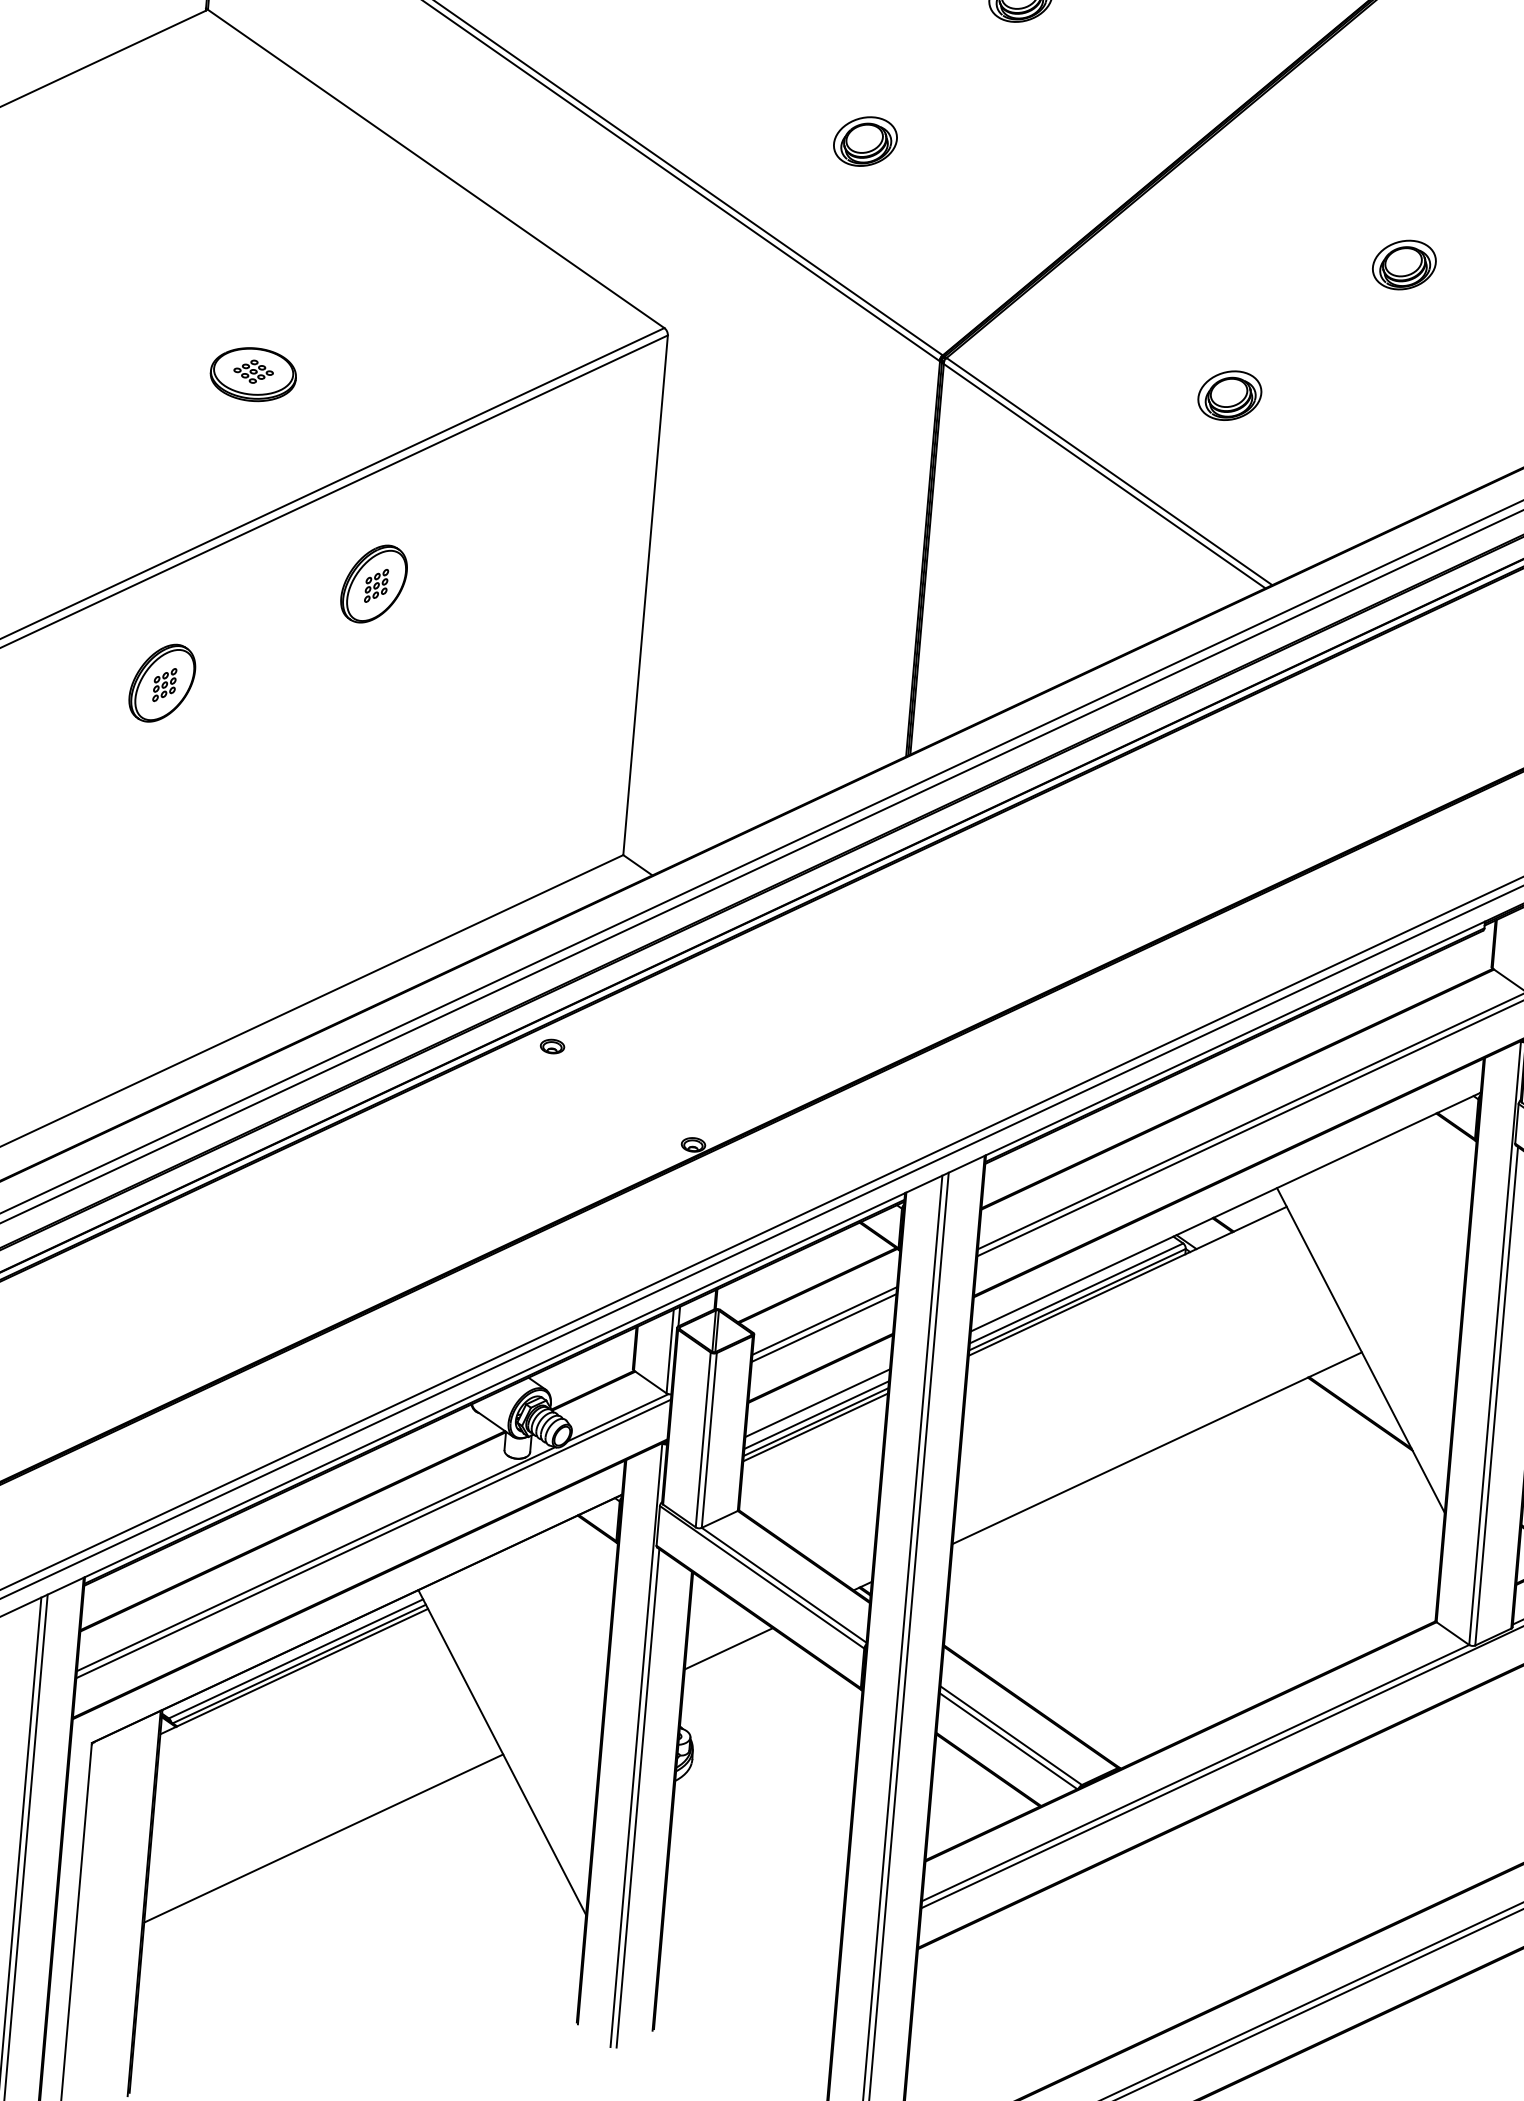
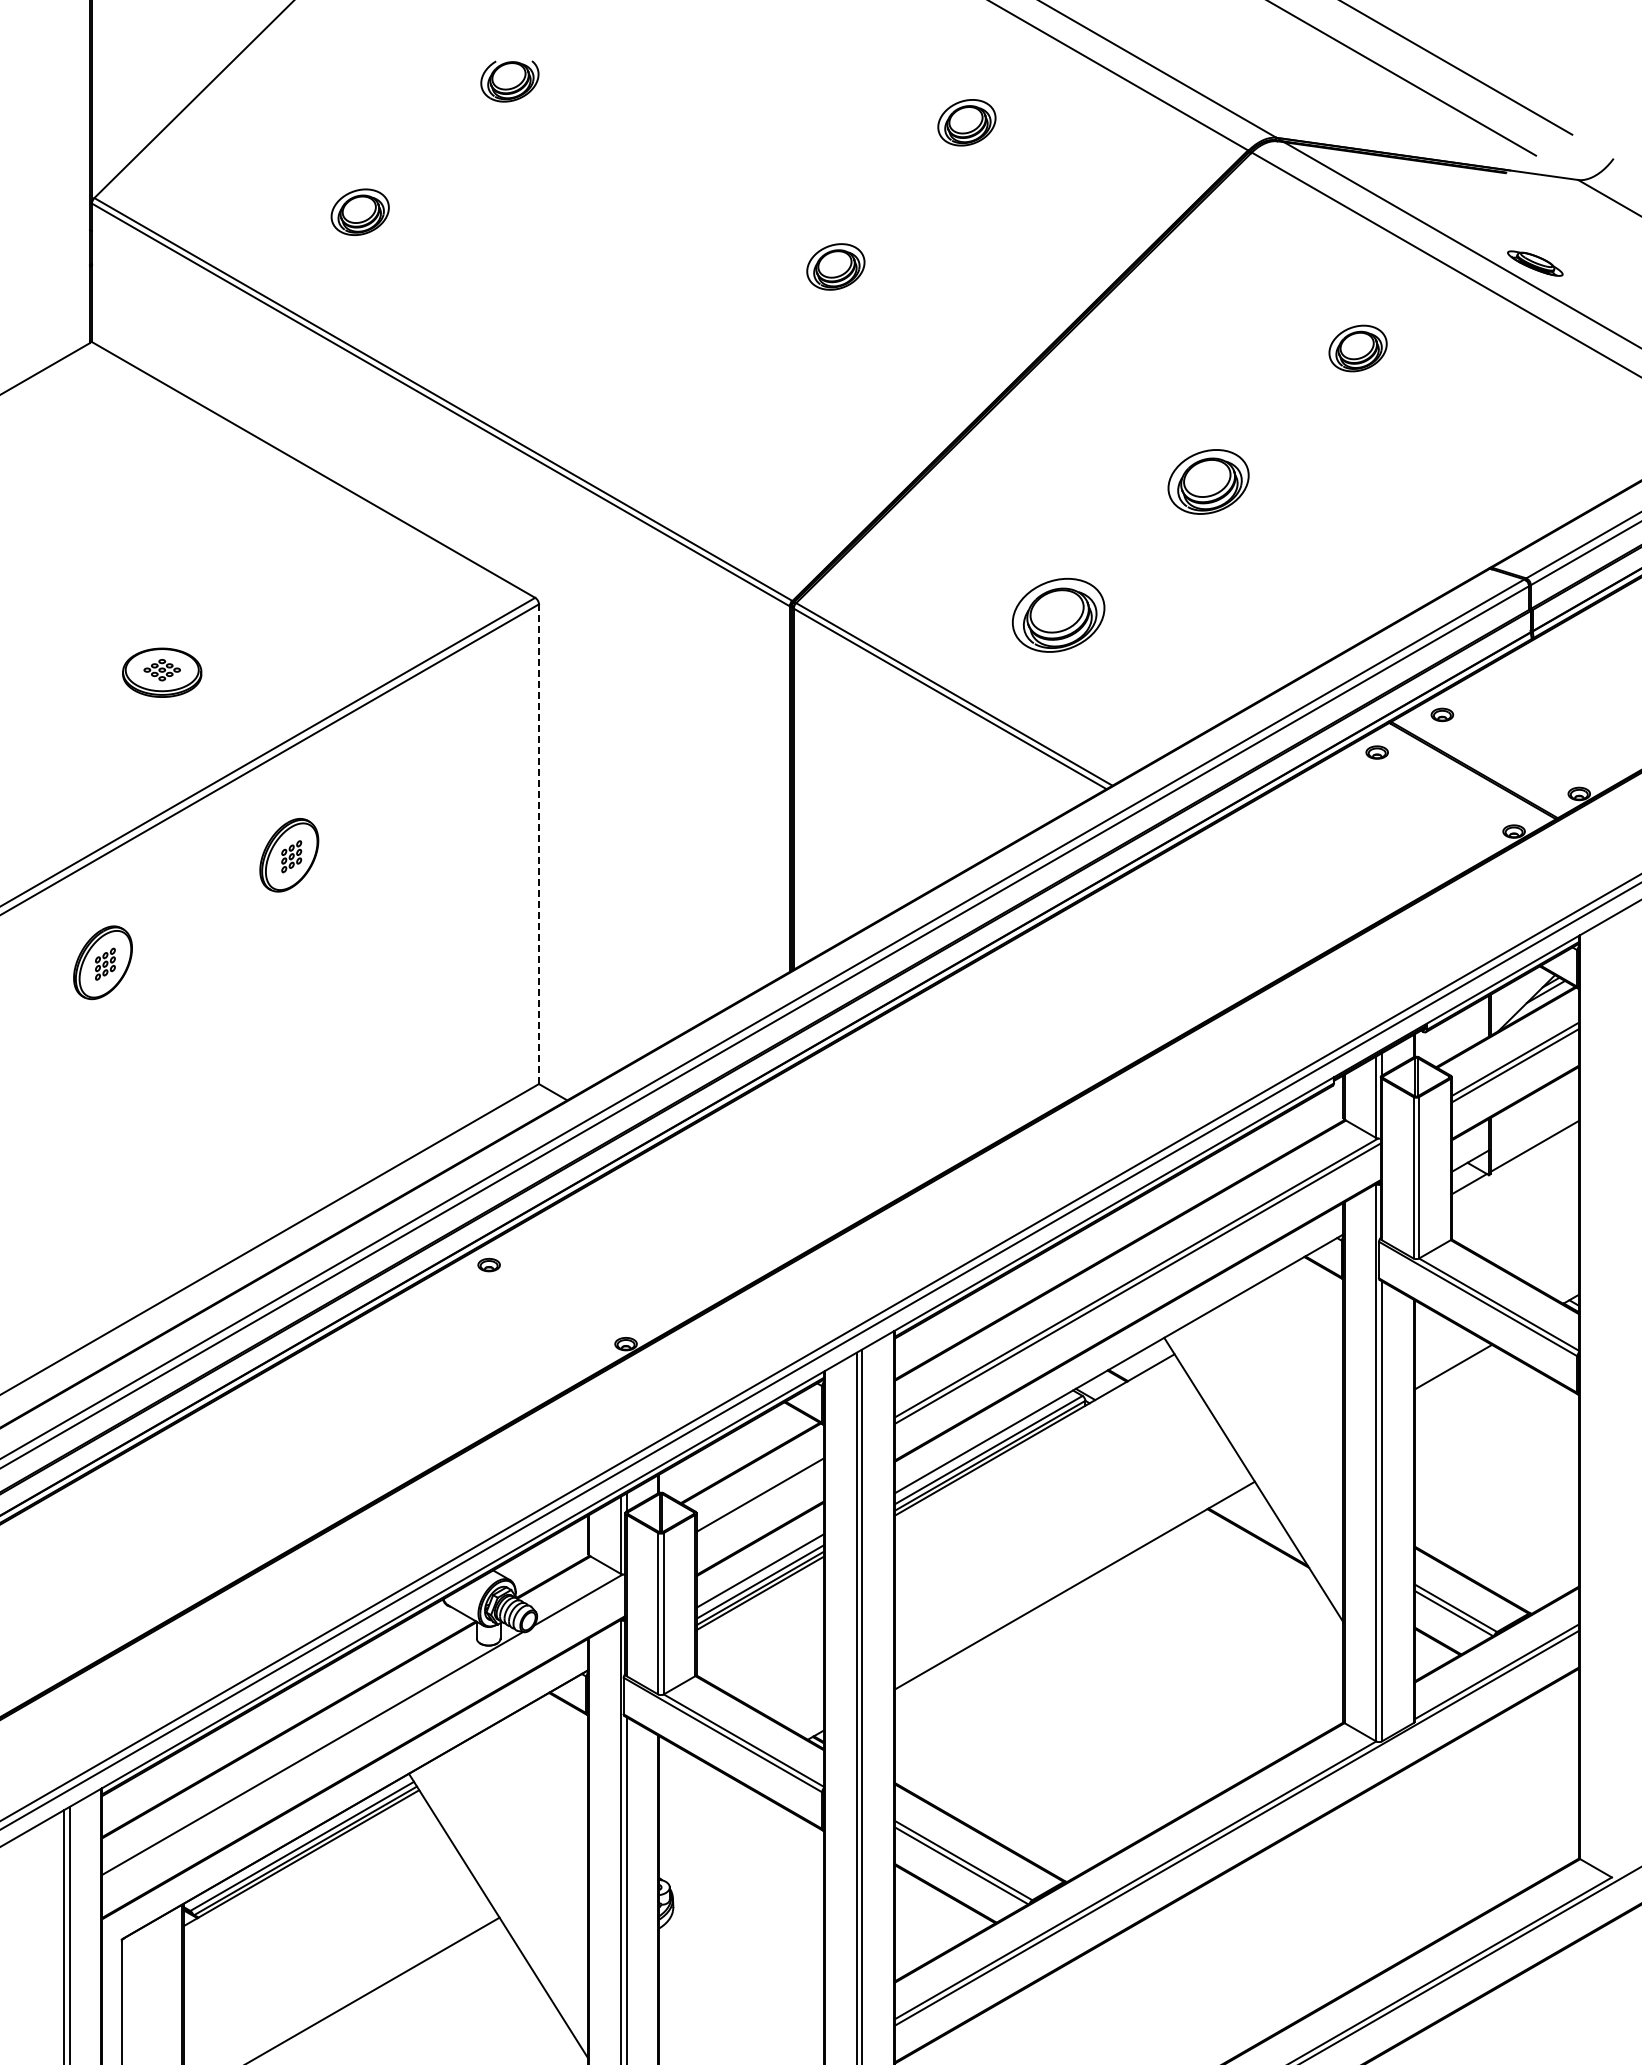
part: (865, 140) -> (704, 410), removed
part: (1403, 264) -> (1207, 481), size x1.4
part: (1229, 395) -> (1058, 615), size x1.6
line: (645, 595) -> (538, 844), solid -> dashed
line: (823, 1327) -> (759, 1501), removed
line: (373, 1539) -> (363, 1730), removed
line: (728, 1648) -> (697, 1802), removed

